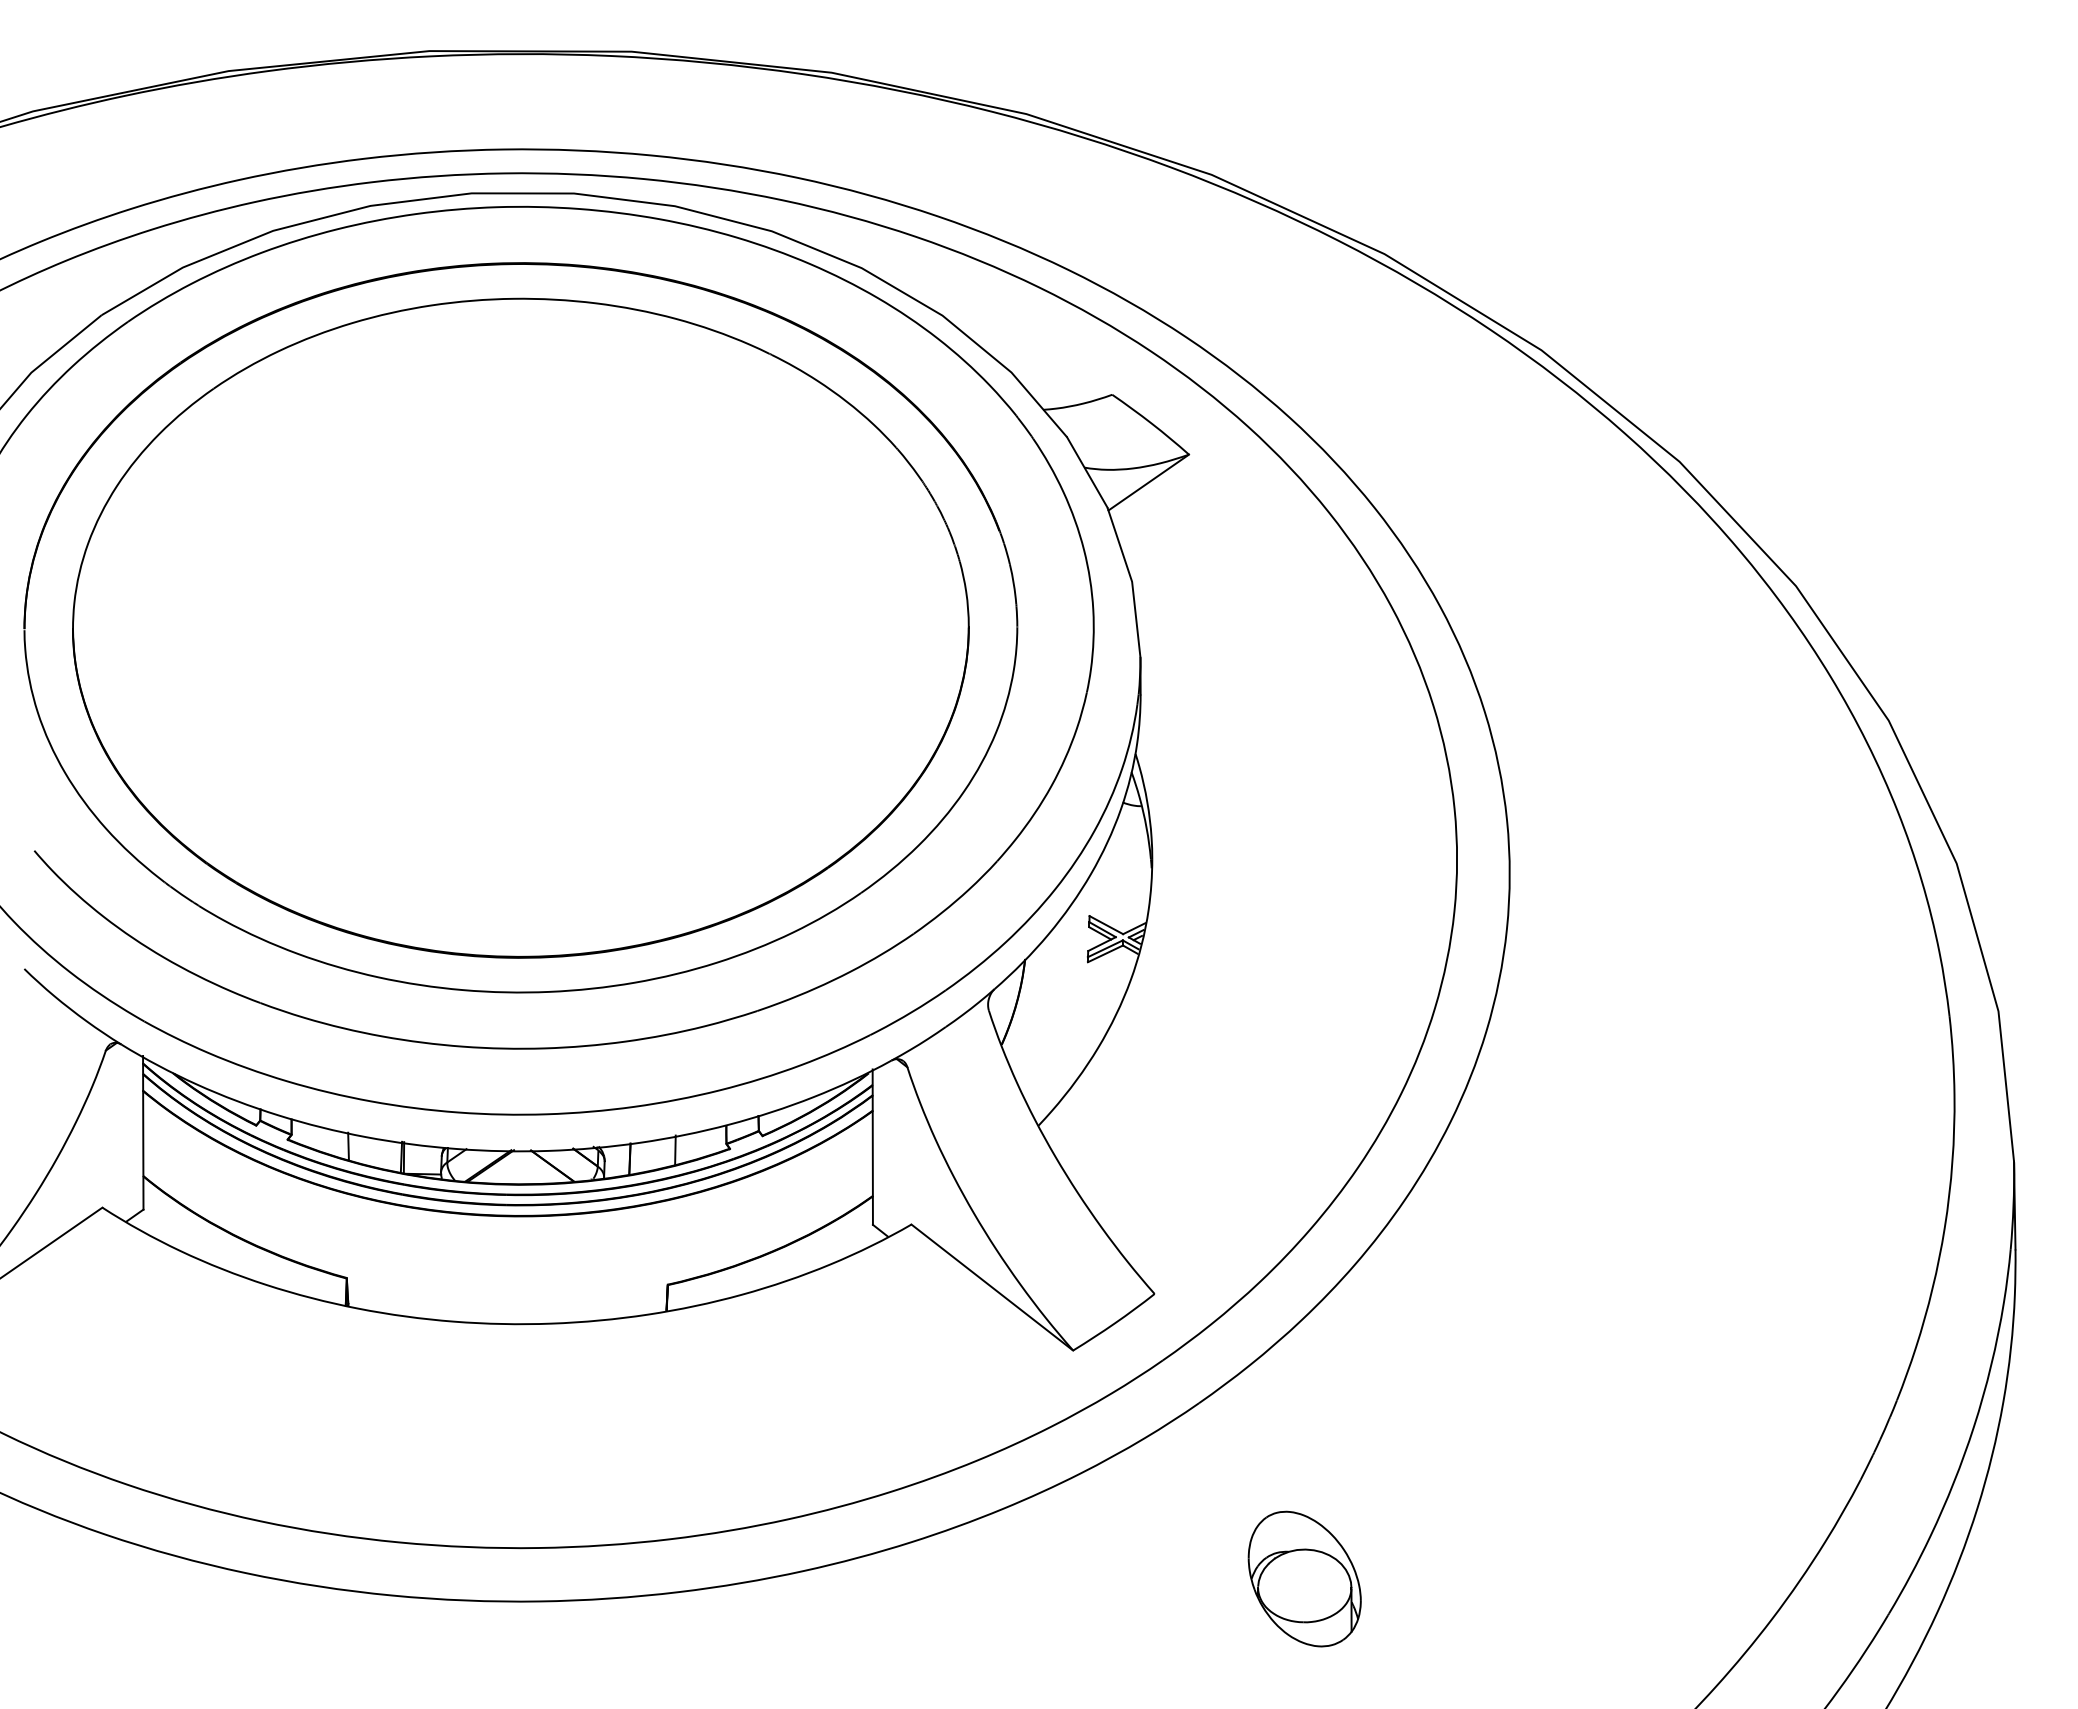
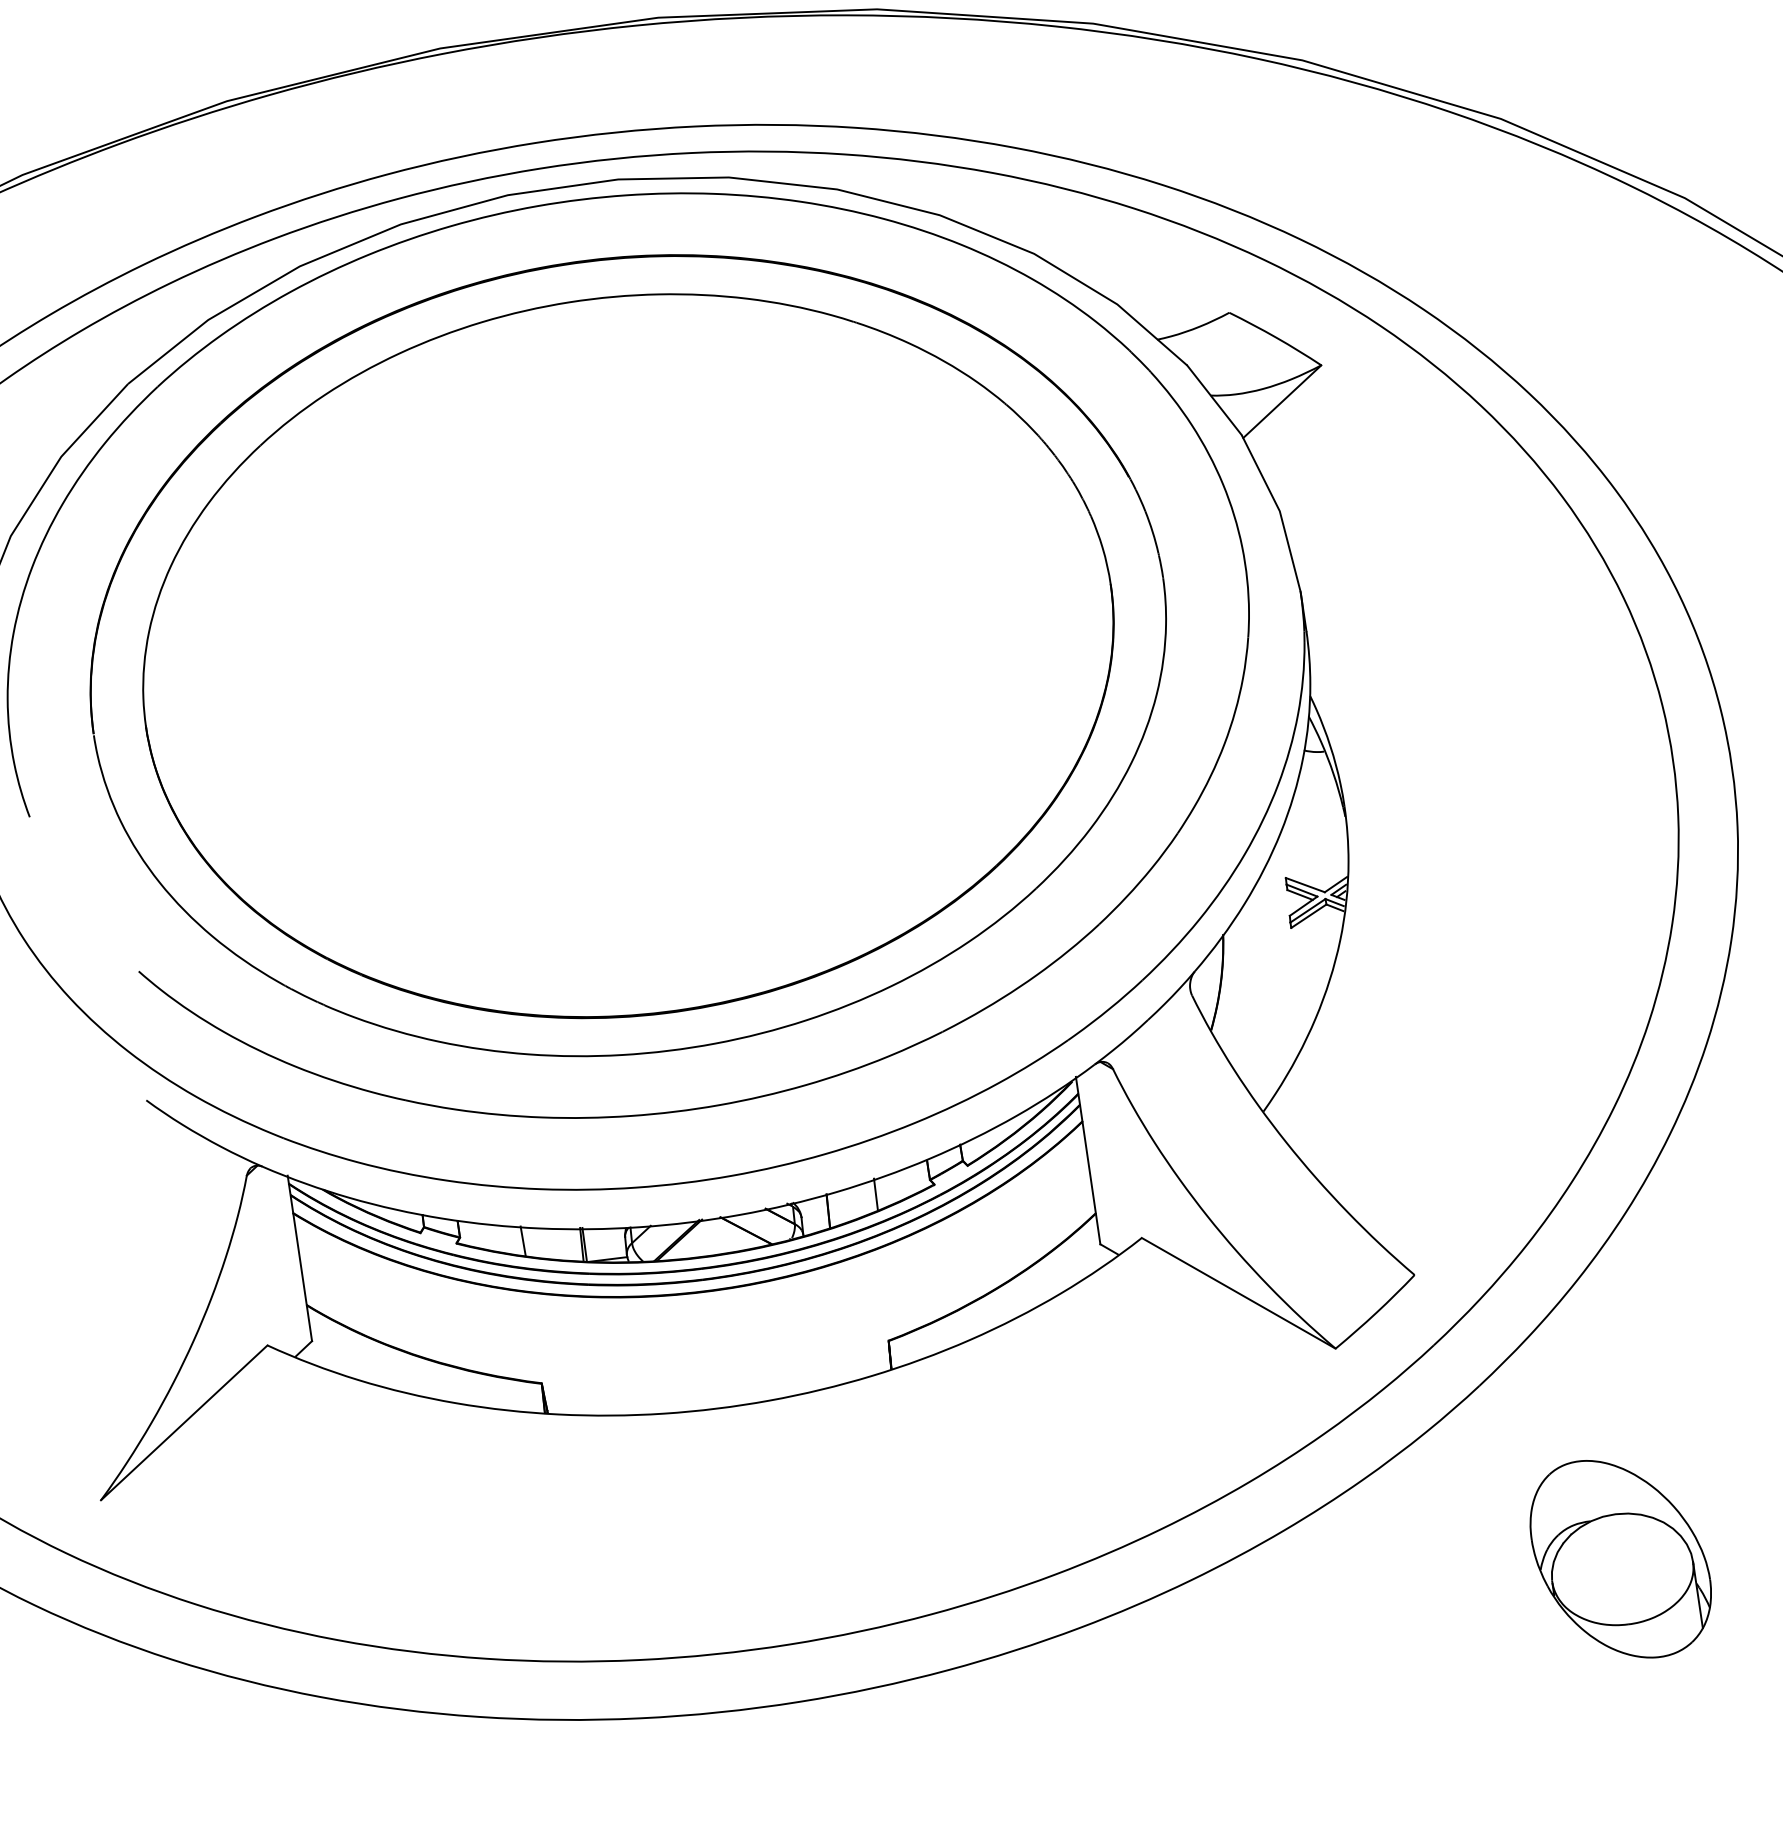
part: (1304, 1578) -> (1620, 1558), size x1.4

